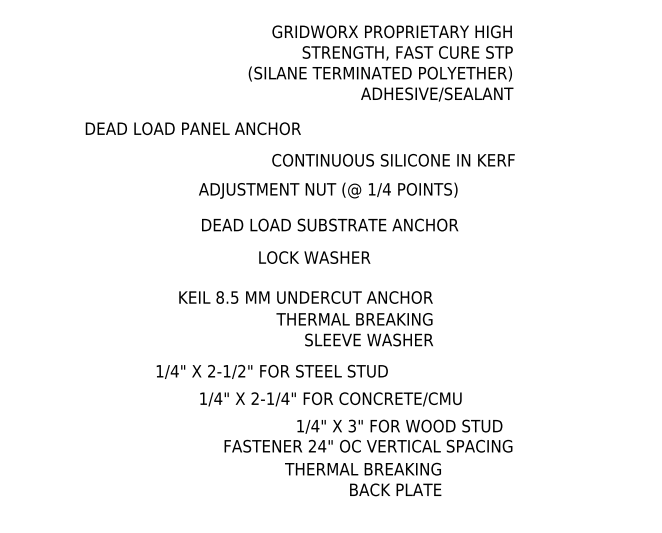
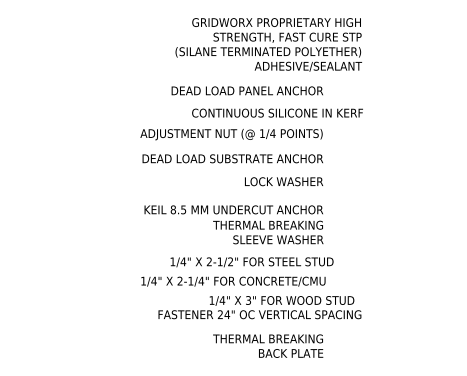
text: (191, 128) -> (246, 90), moved
text: (315, 257) -> (284, 181), moved
text: (305, 318) -> (233, 224), moved
text: (271, 372) -> (251, 262), moved
text: (363, 478) -> (268, 345), moved

